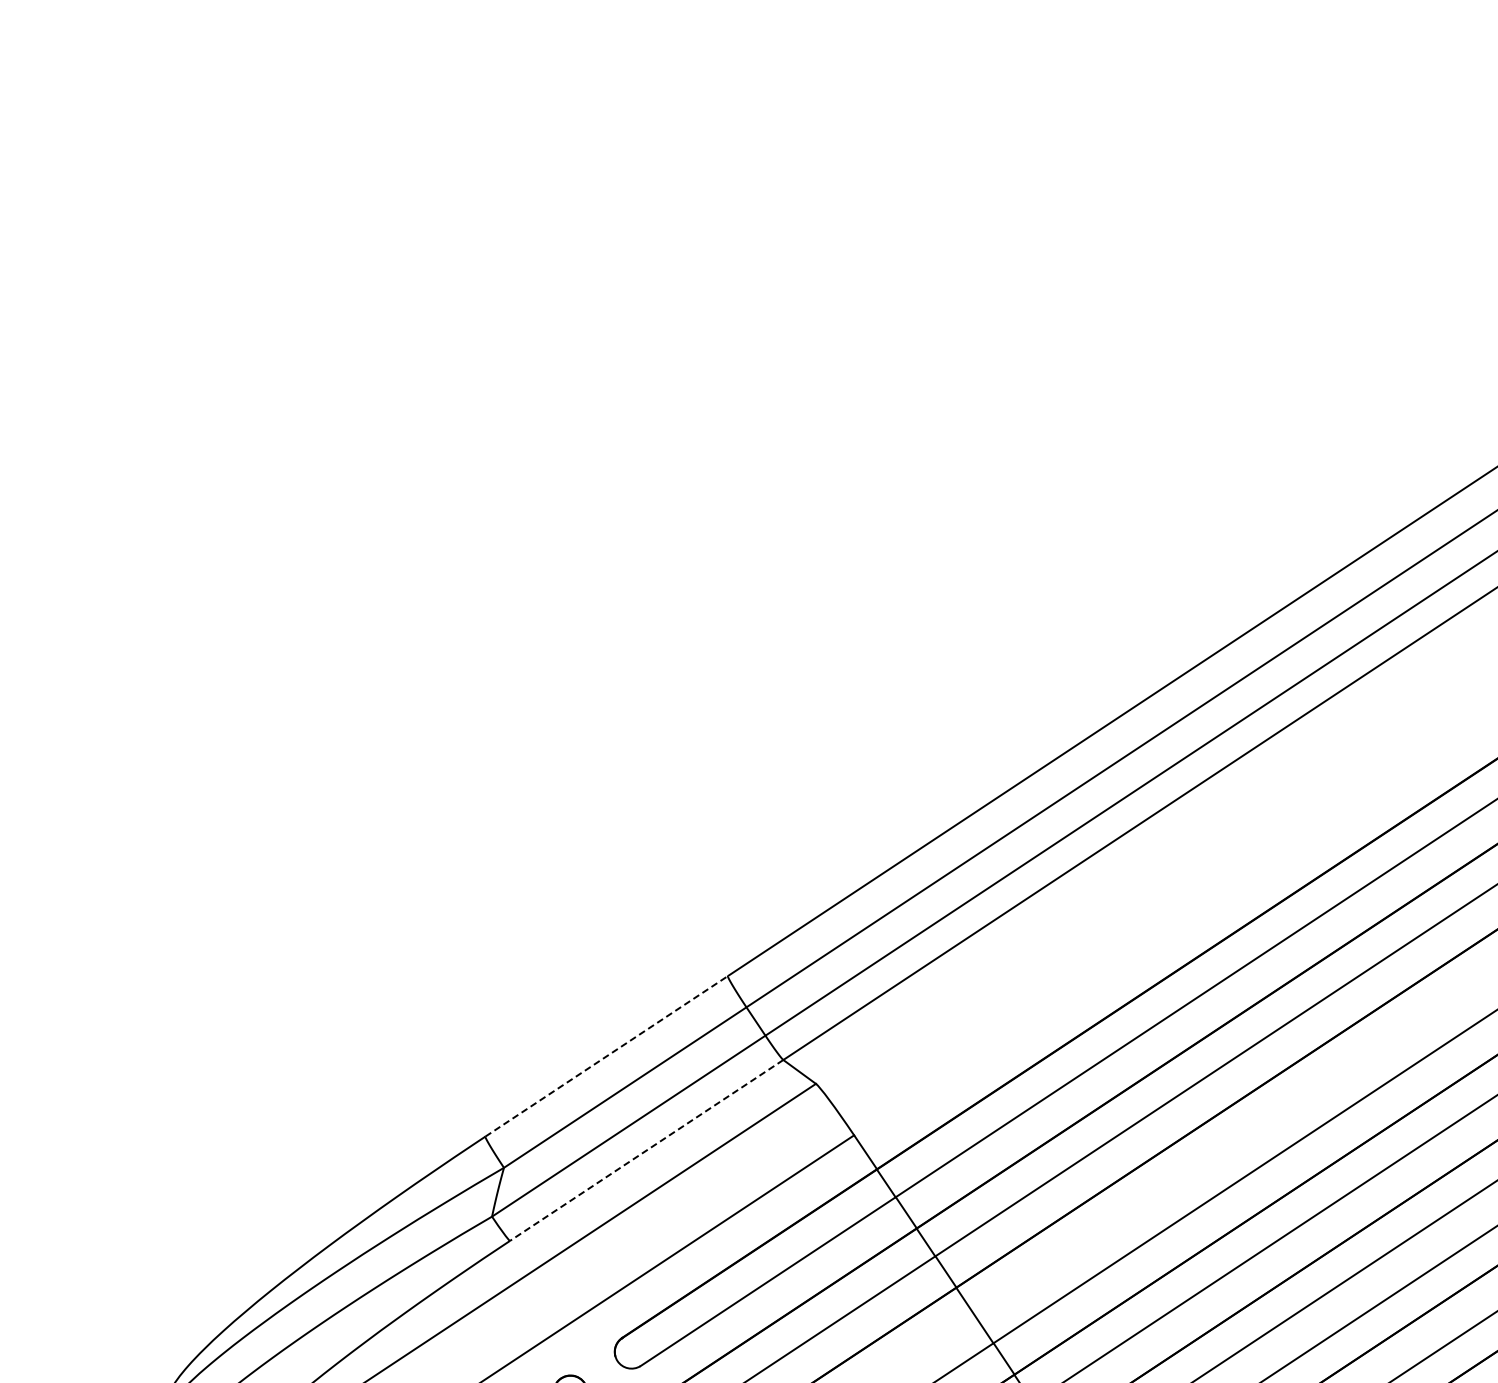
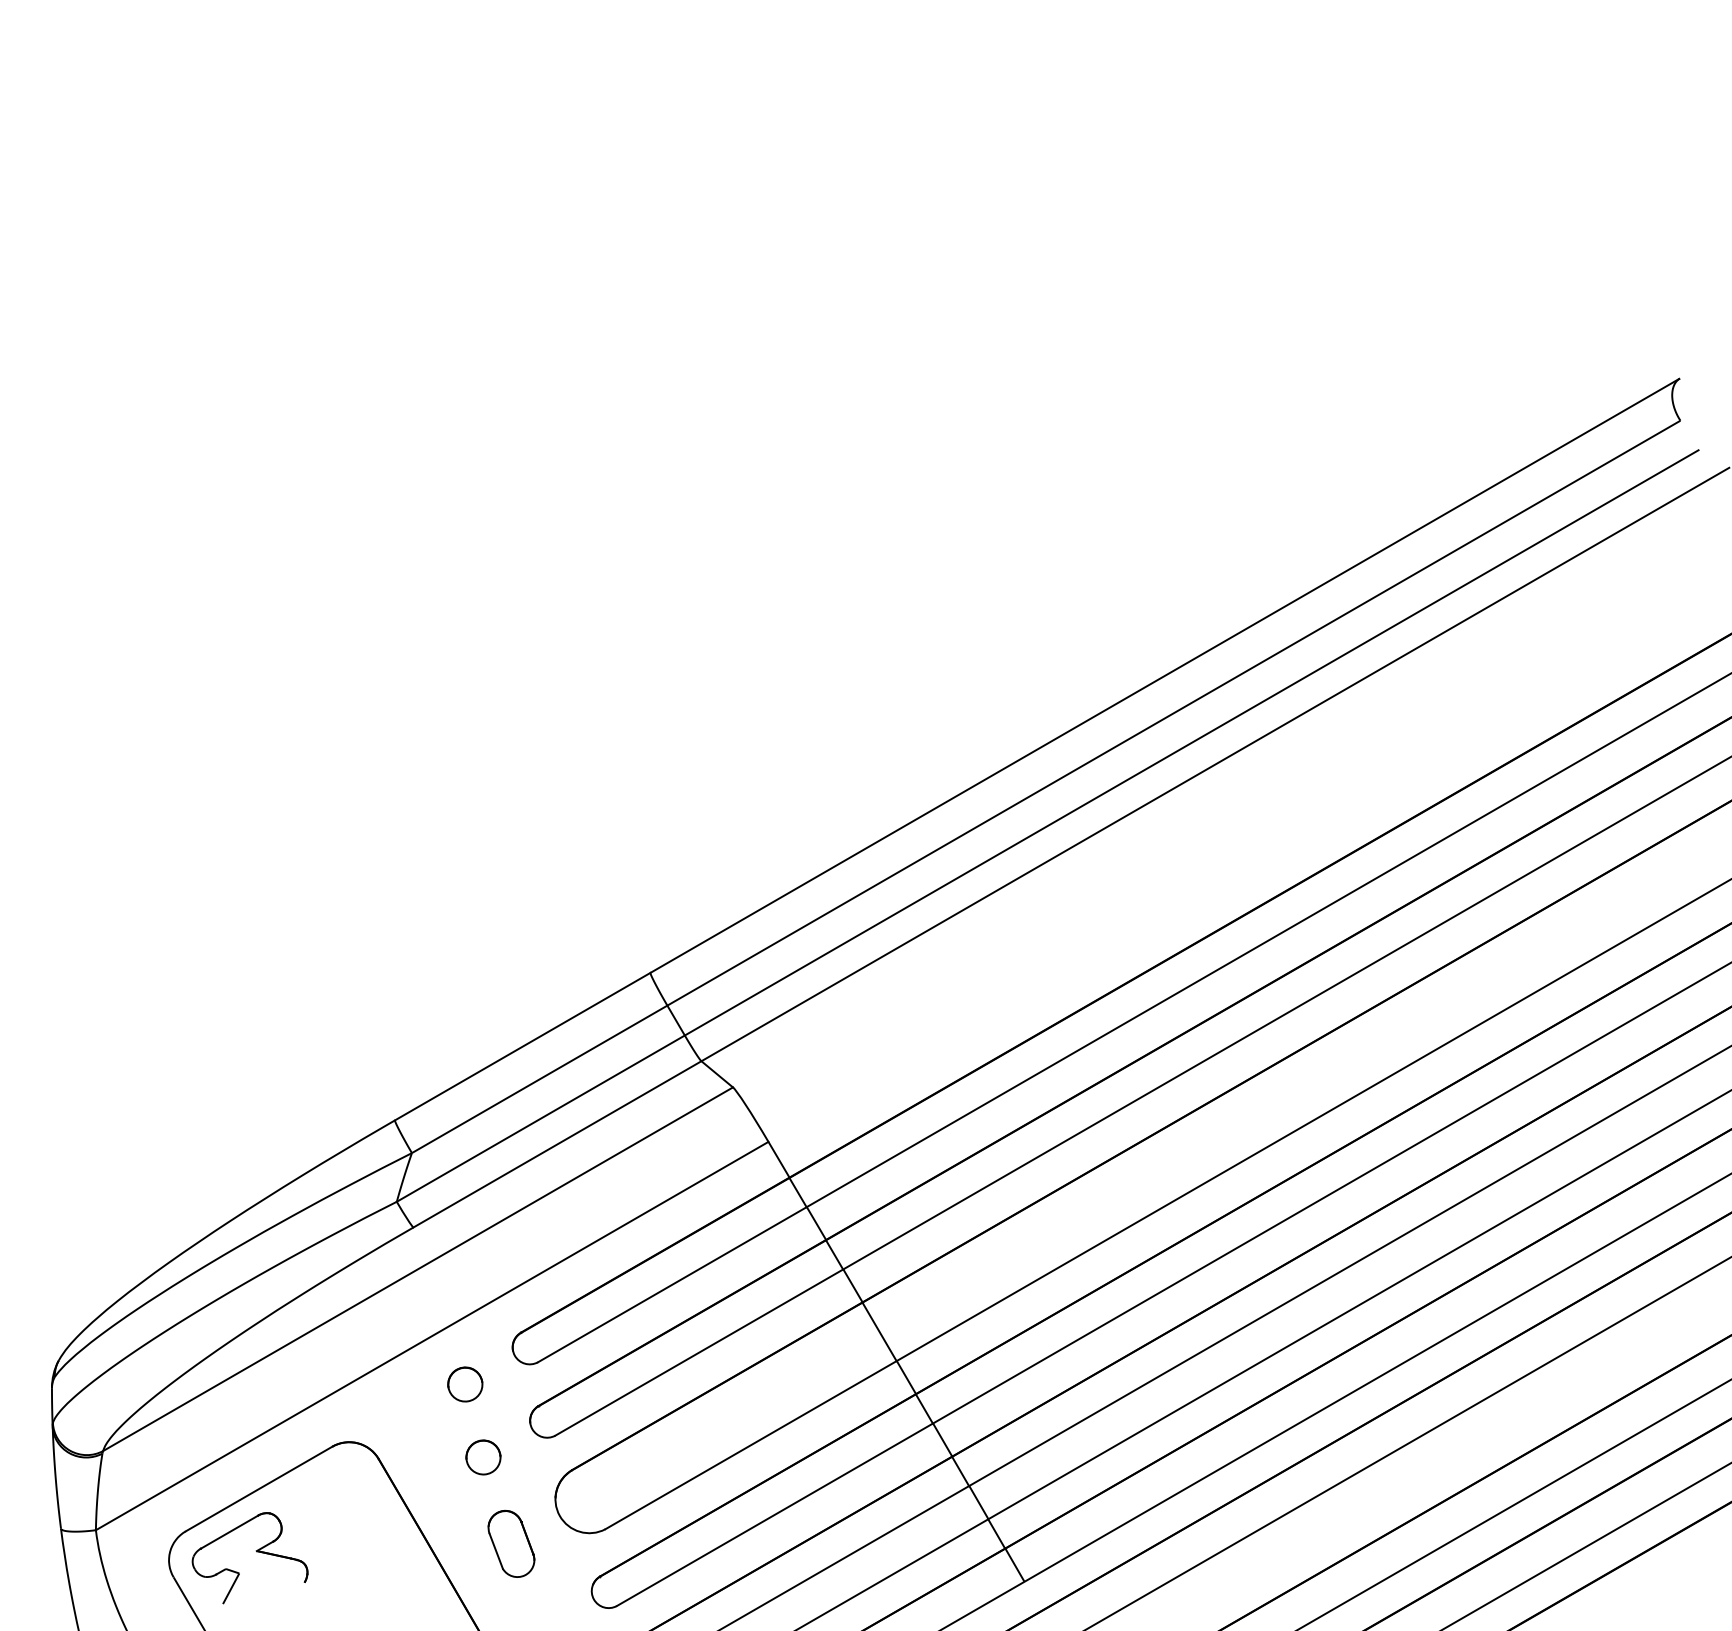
line: (607, 1056) -> (523, 1046), dashed -> solid
line: (646, 1150) -> (557, 1144), dashed -> solid

